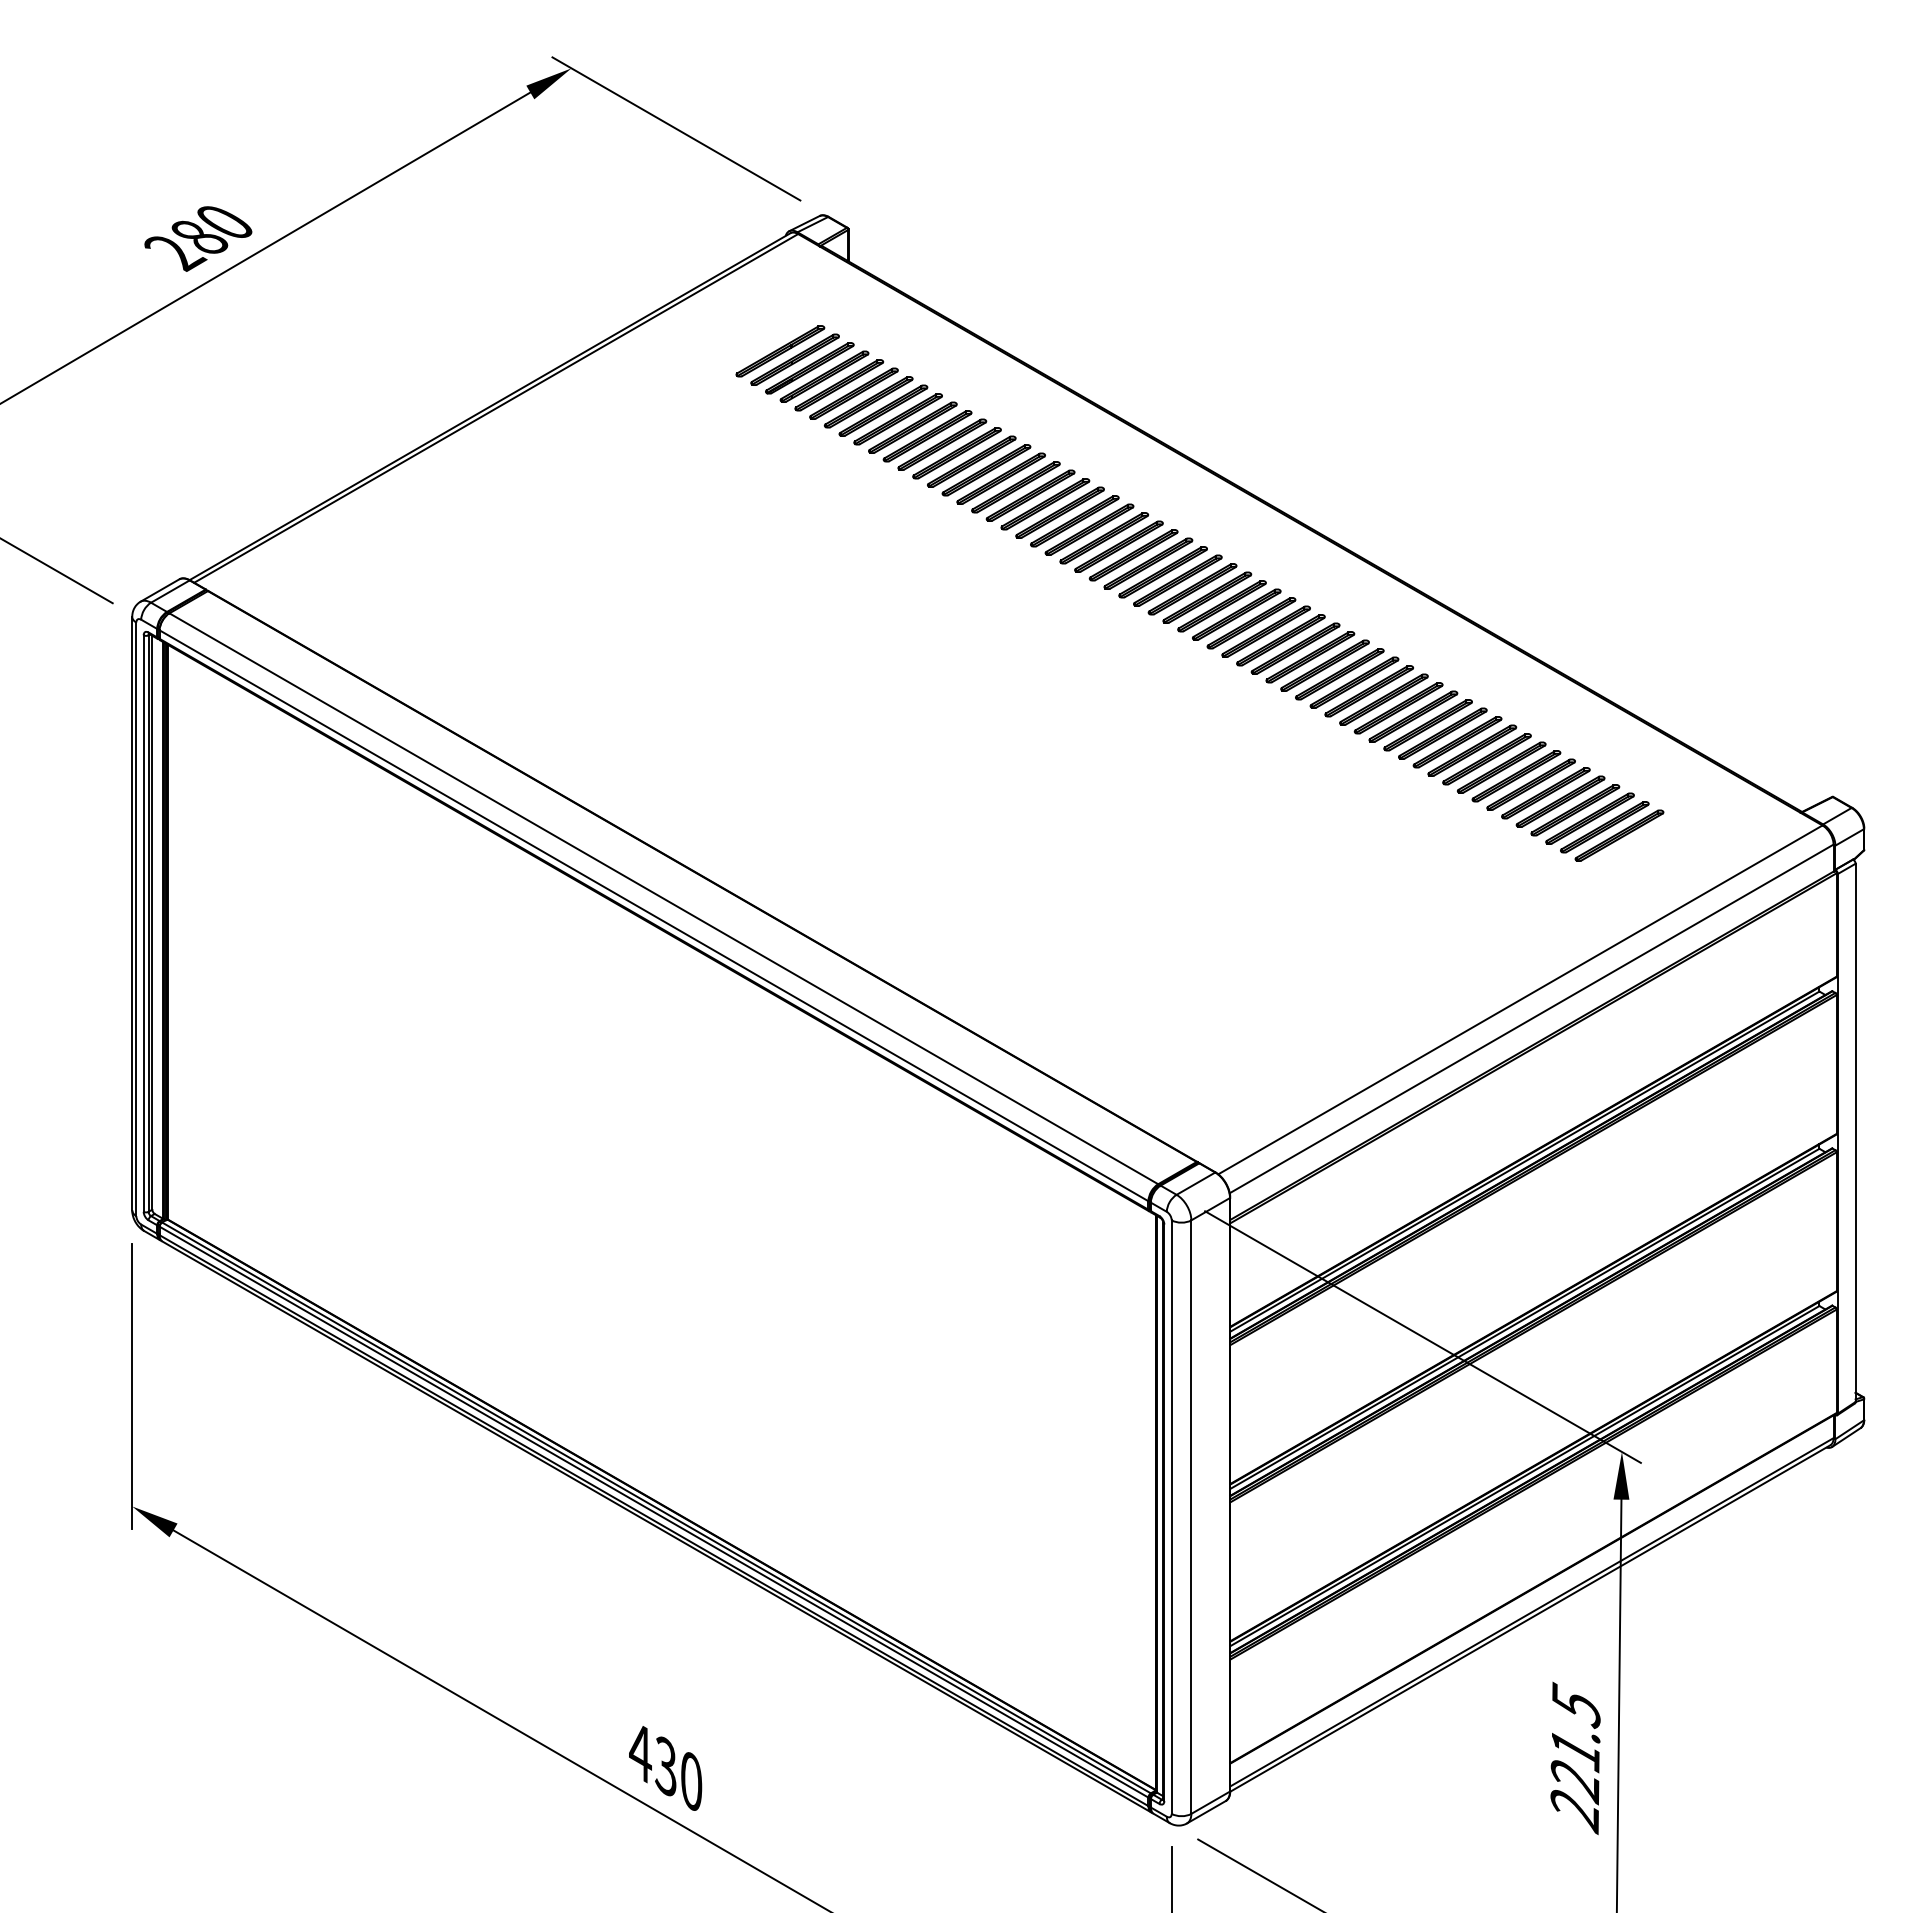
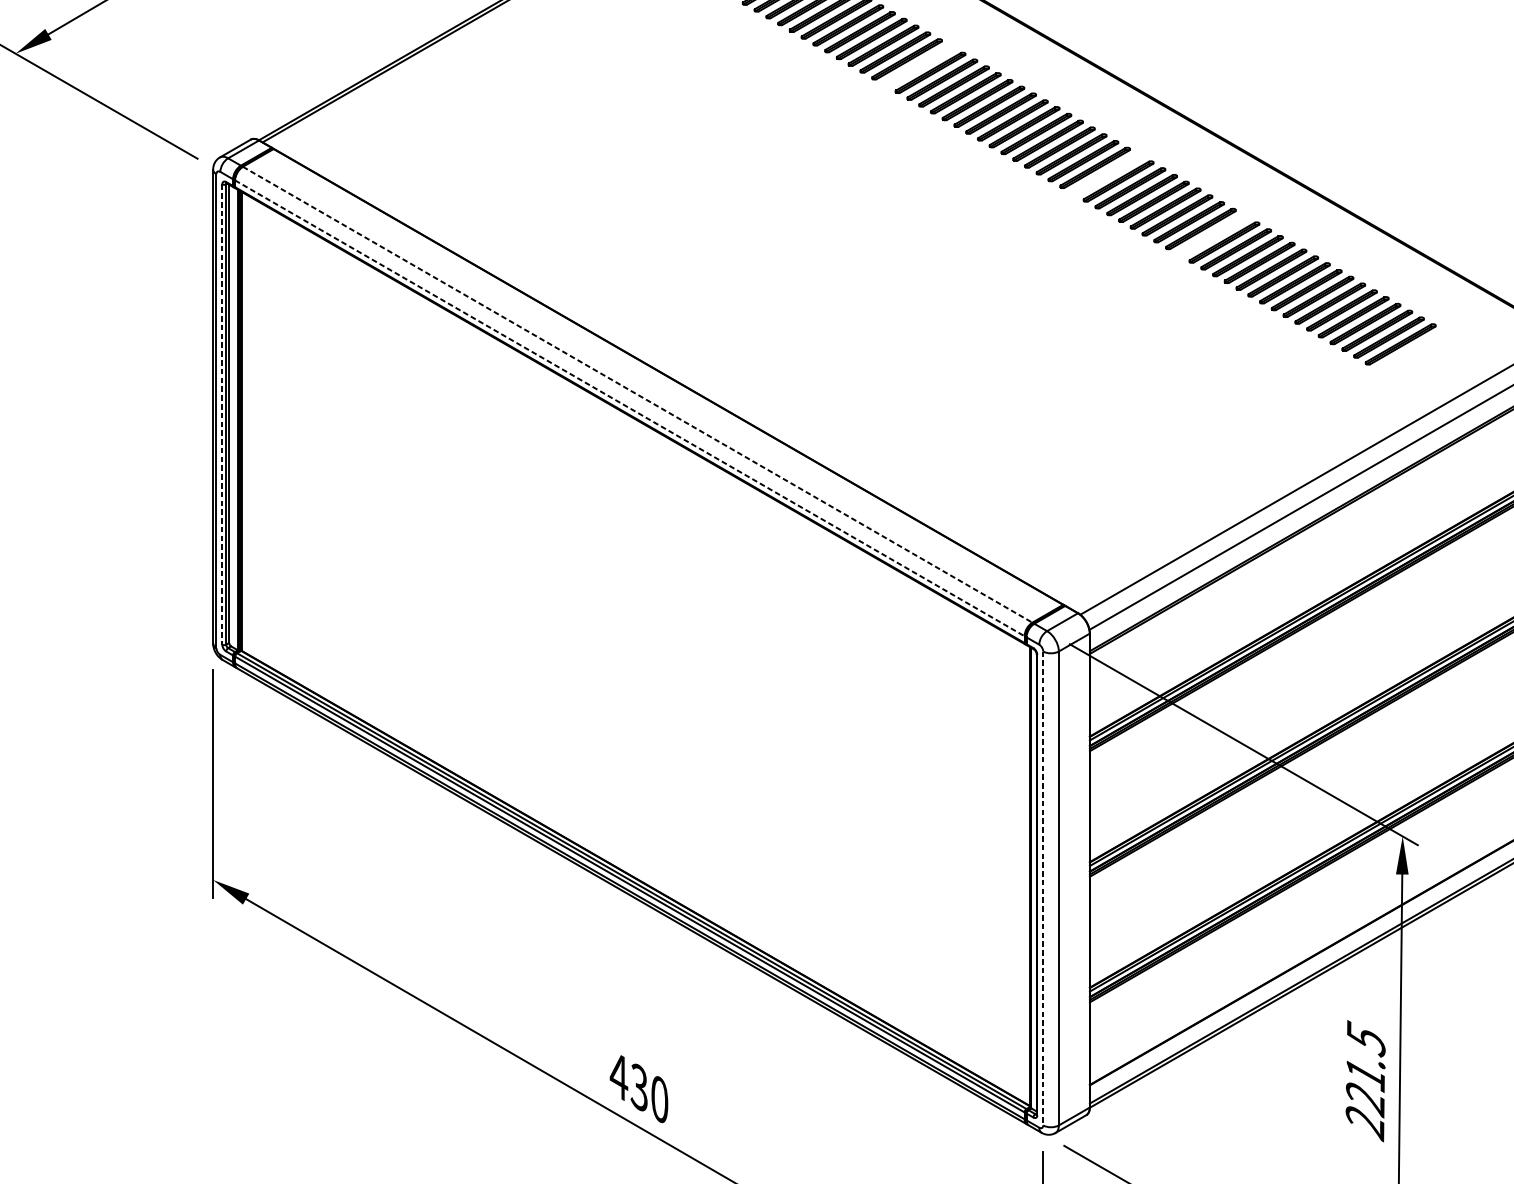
part: (1015, 487) -> (918, 66), removed
part: (1251, 623) -> (1106, 174), removed
part: (1383, 699) -> (1212, 235), removed
line: (663, 898) -> (637, 394), solid -> dashed
line: (654, 915) -> (630, 408), solid -> dashed
line: (143, 924) -> (222, 415), solid -> dashed
line: (1171, 1517) -> (1043, 888), solid -> dashed

